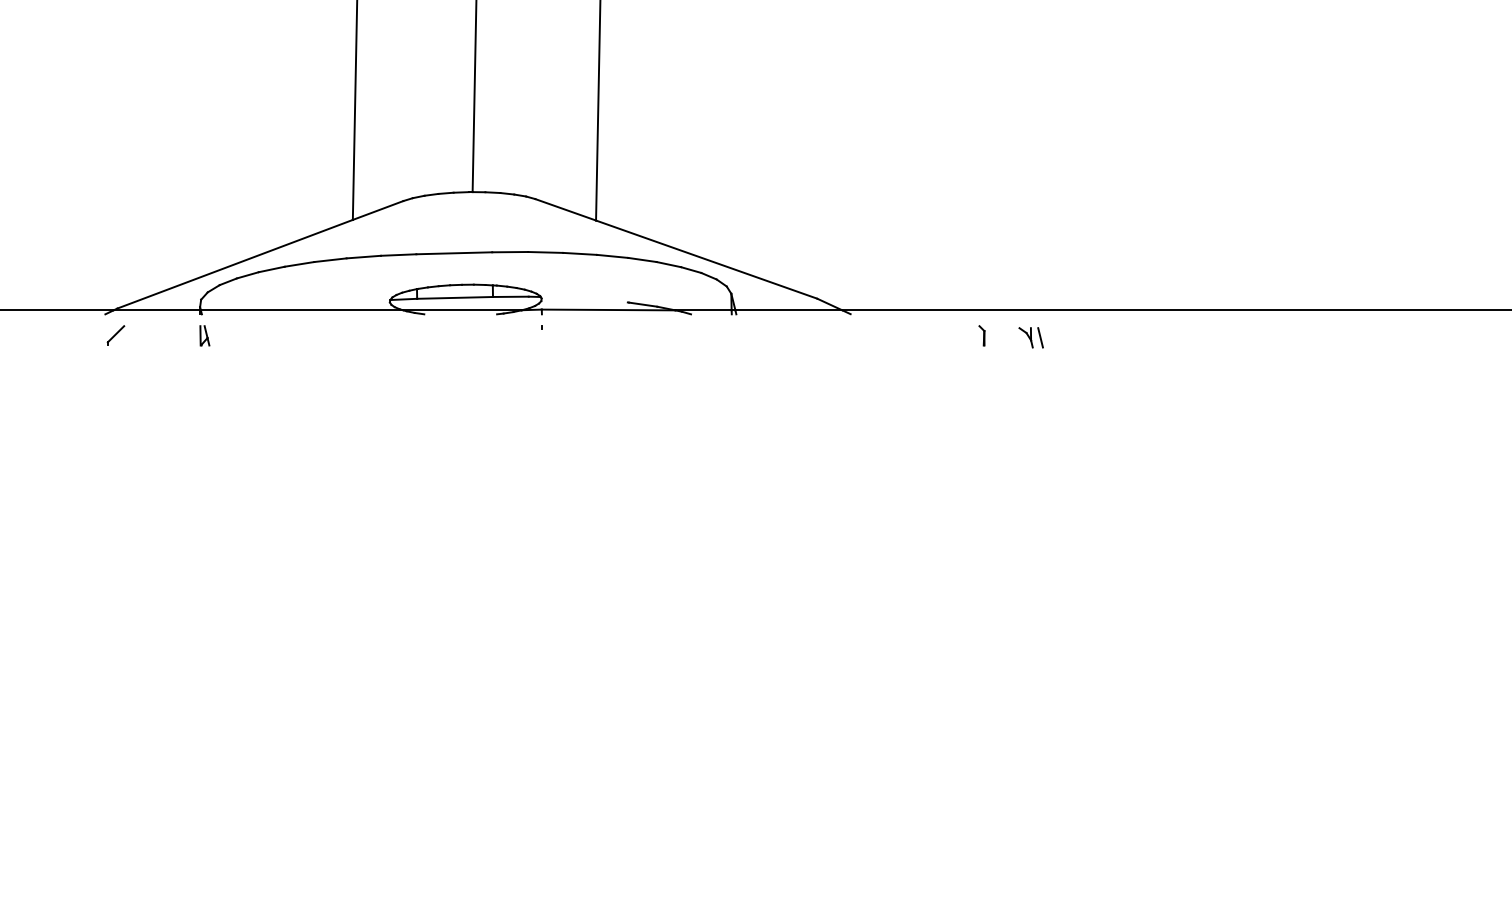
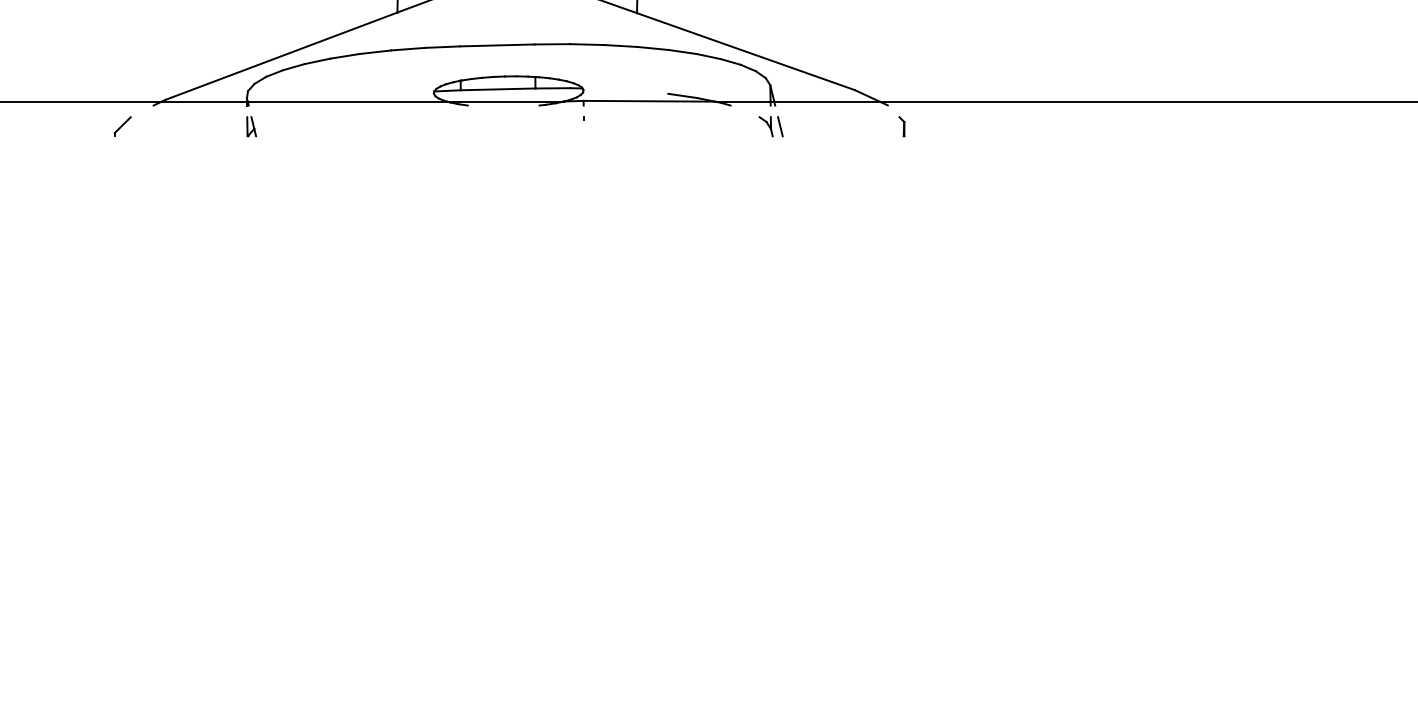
line: (115, 335) -> (122, 126), moved
part: (981, 335) -> (901, 126), moved
part: (1030, 337) -> (770, 126), moved

